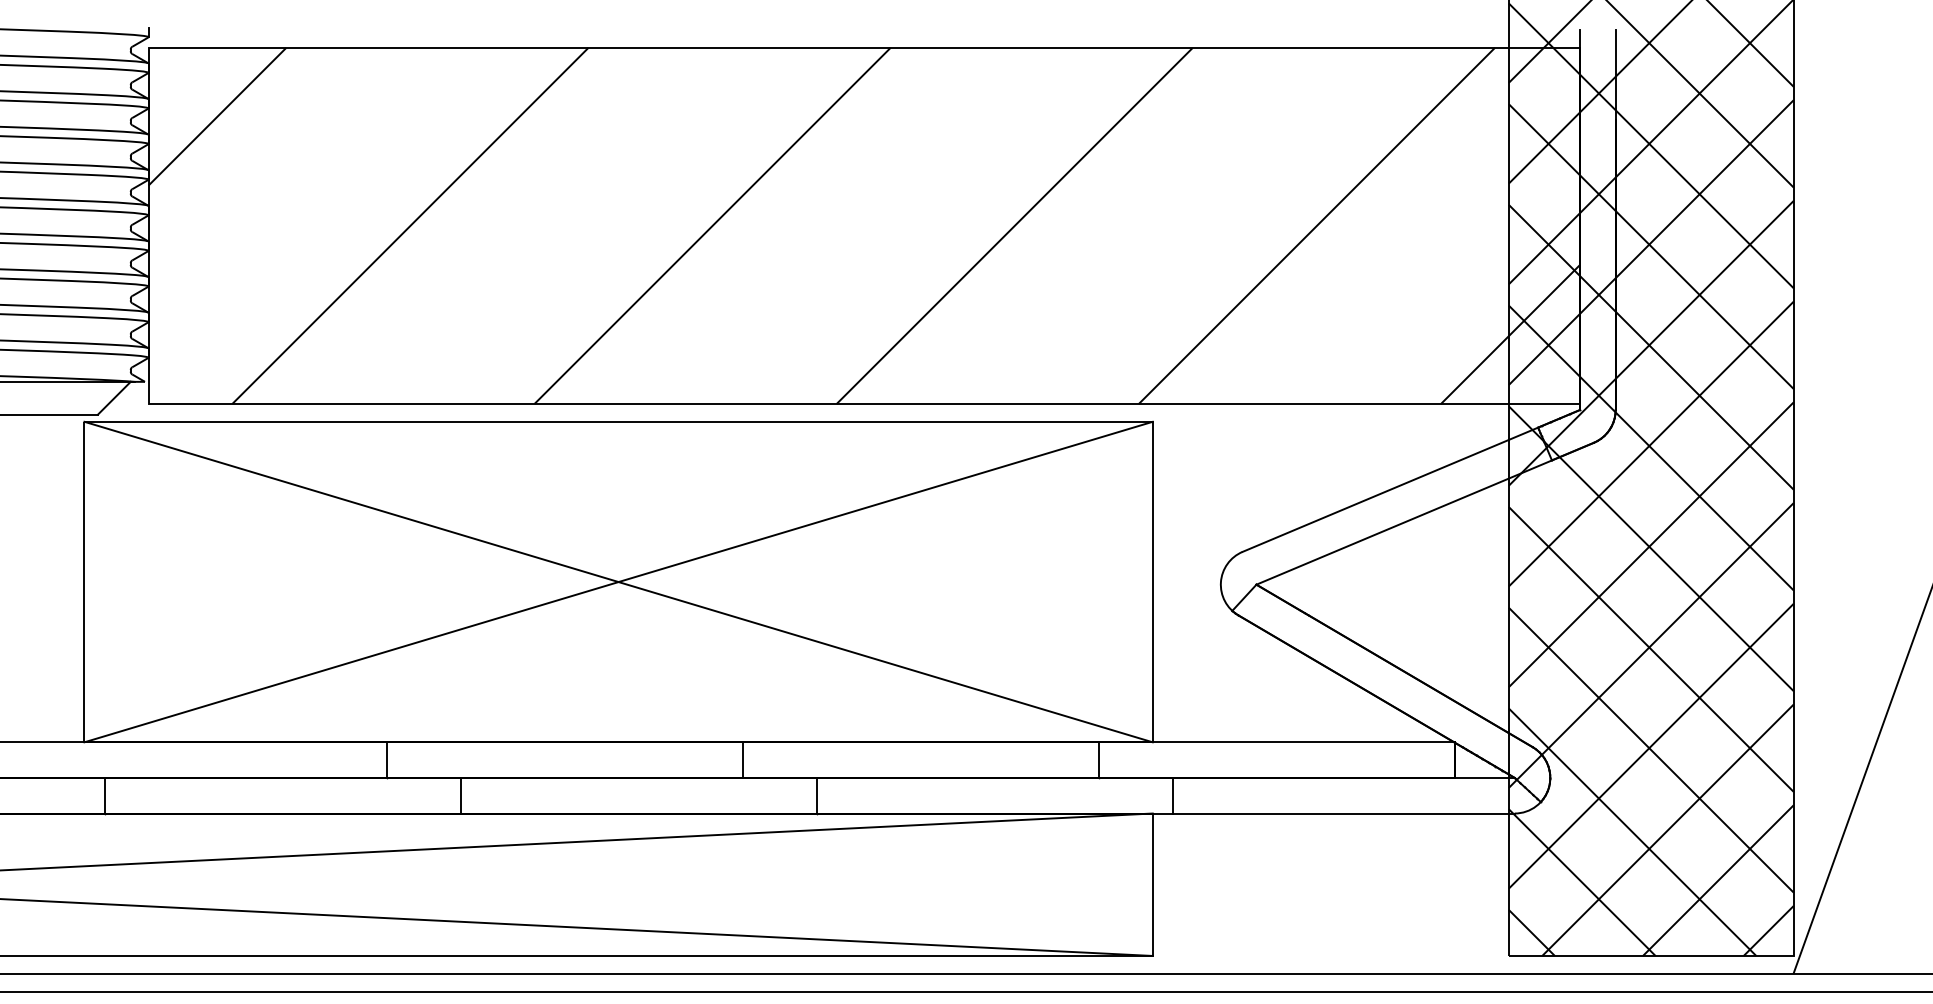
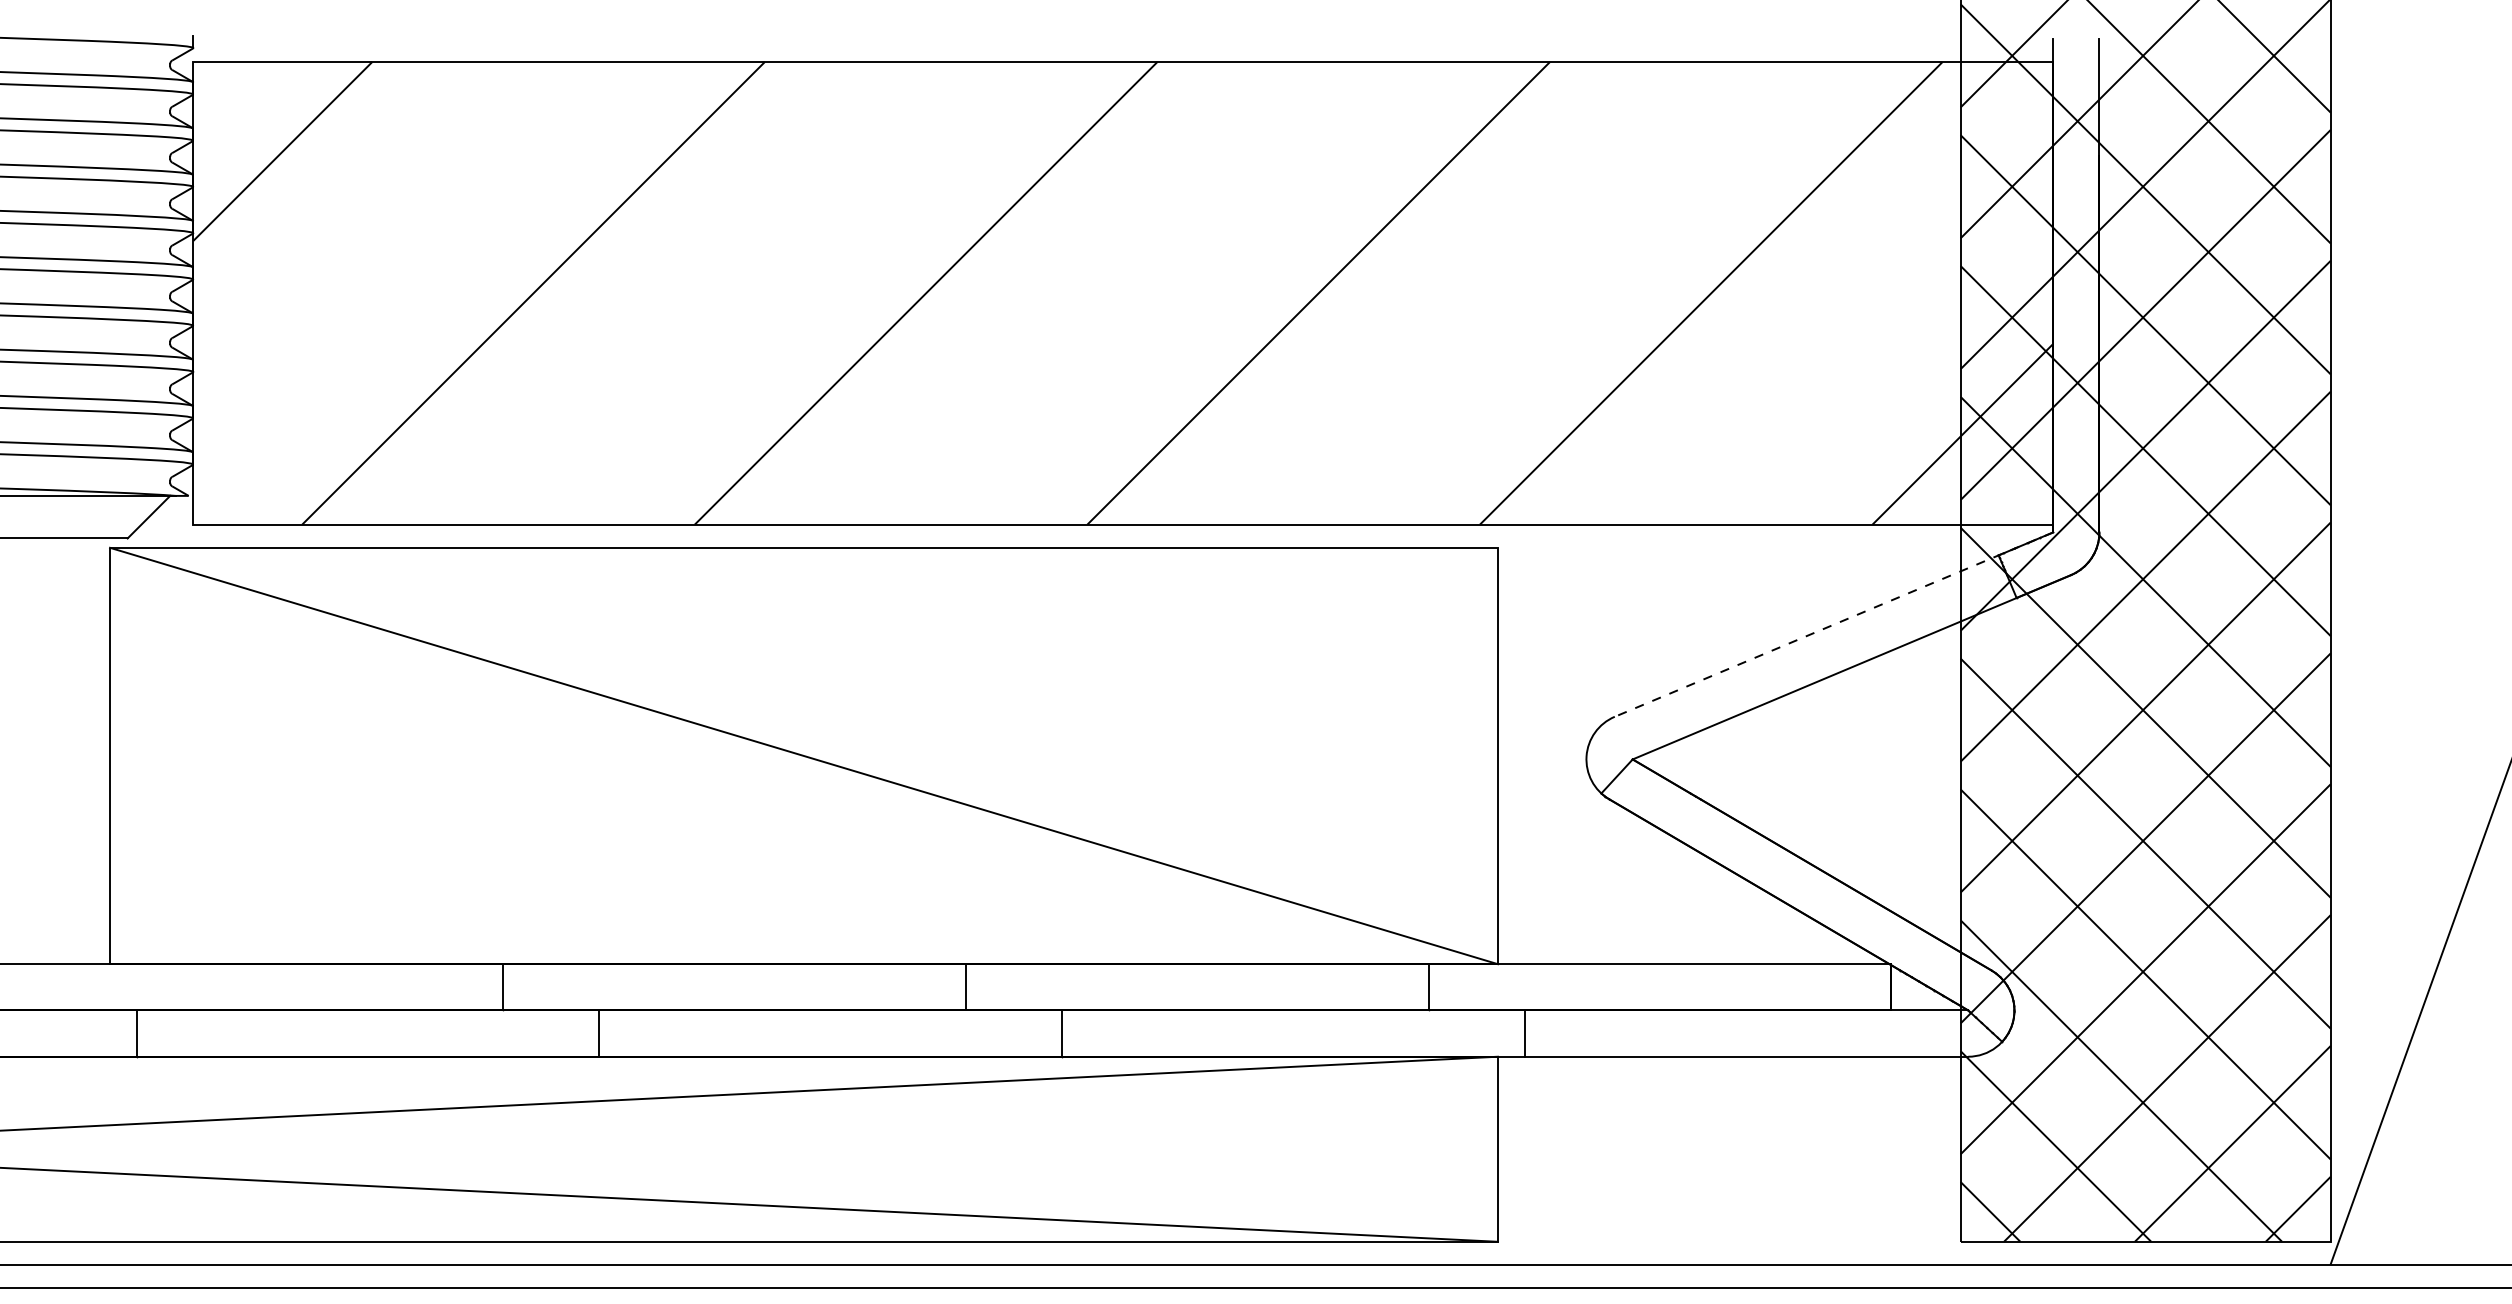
line: (1411, 480) -> (1834, 624), solid -> dashed
line: (618, 581) -> (804, 755), removed

